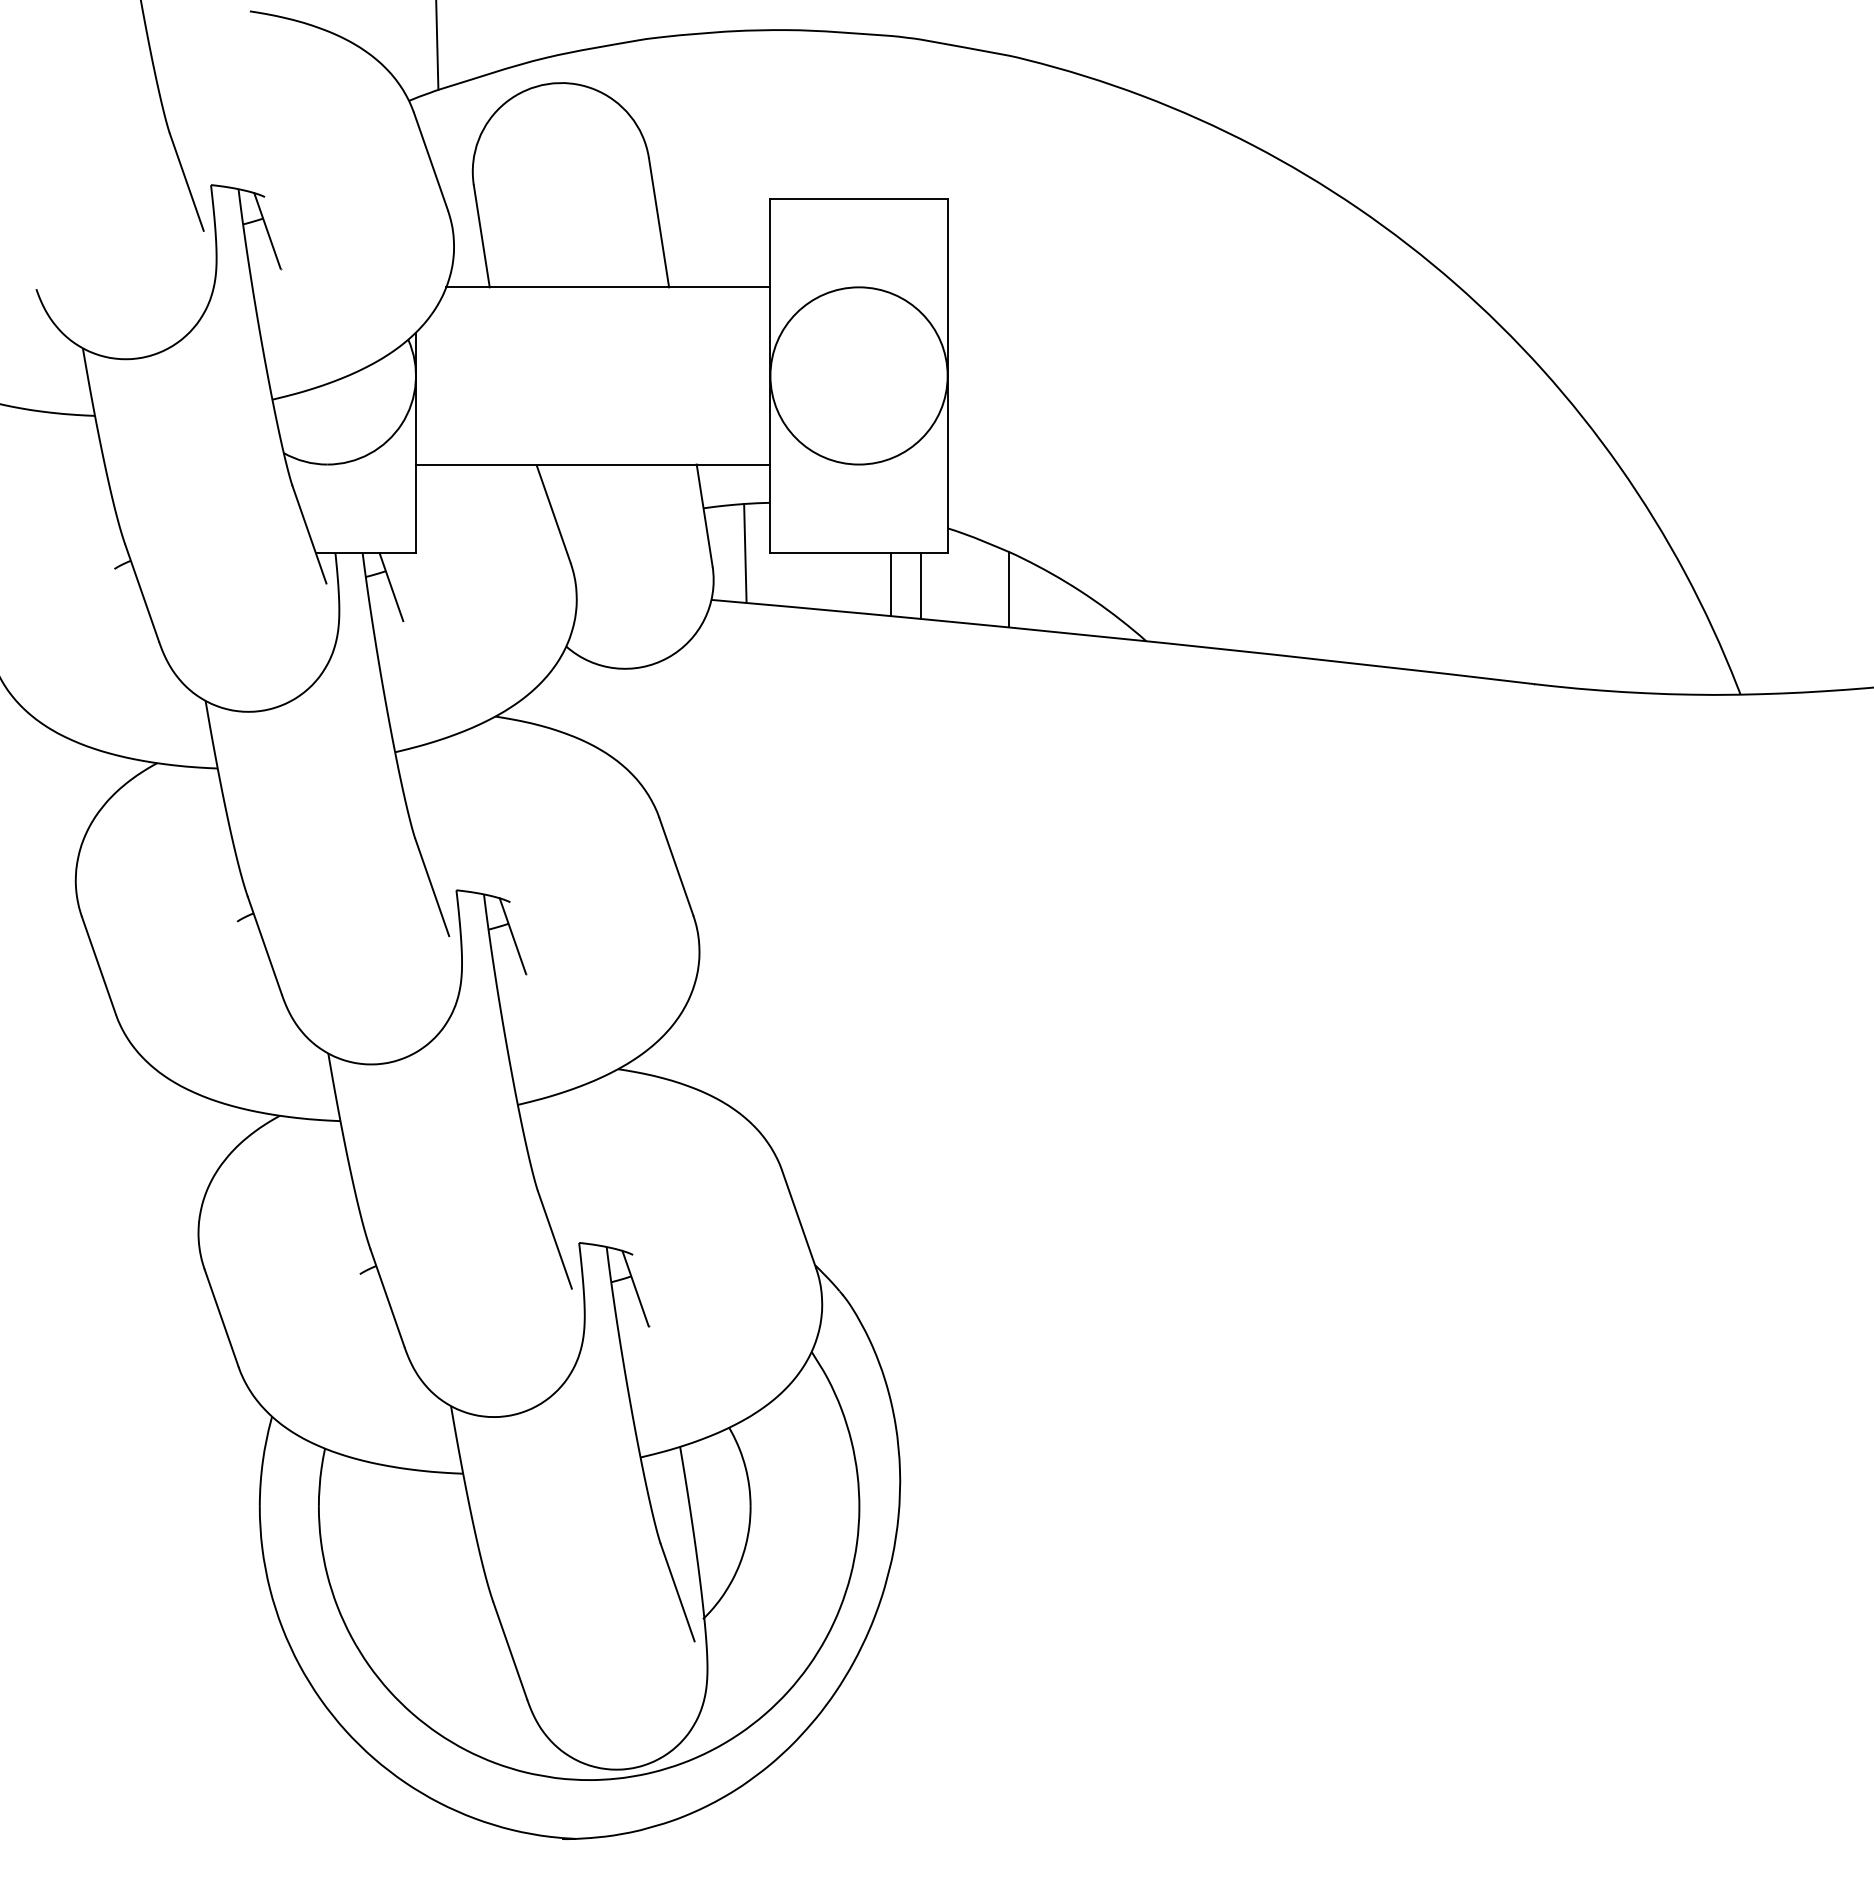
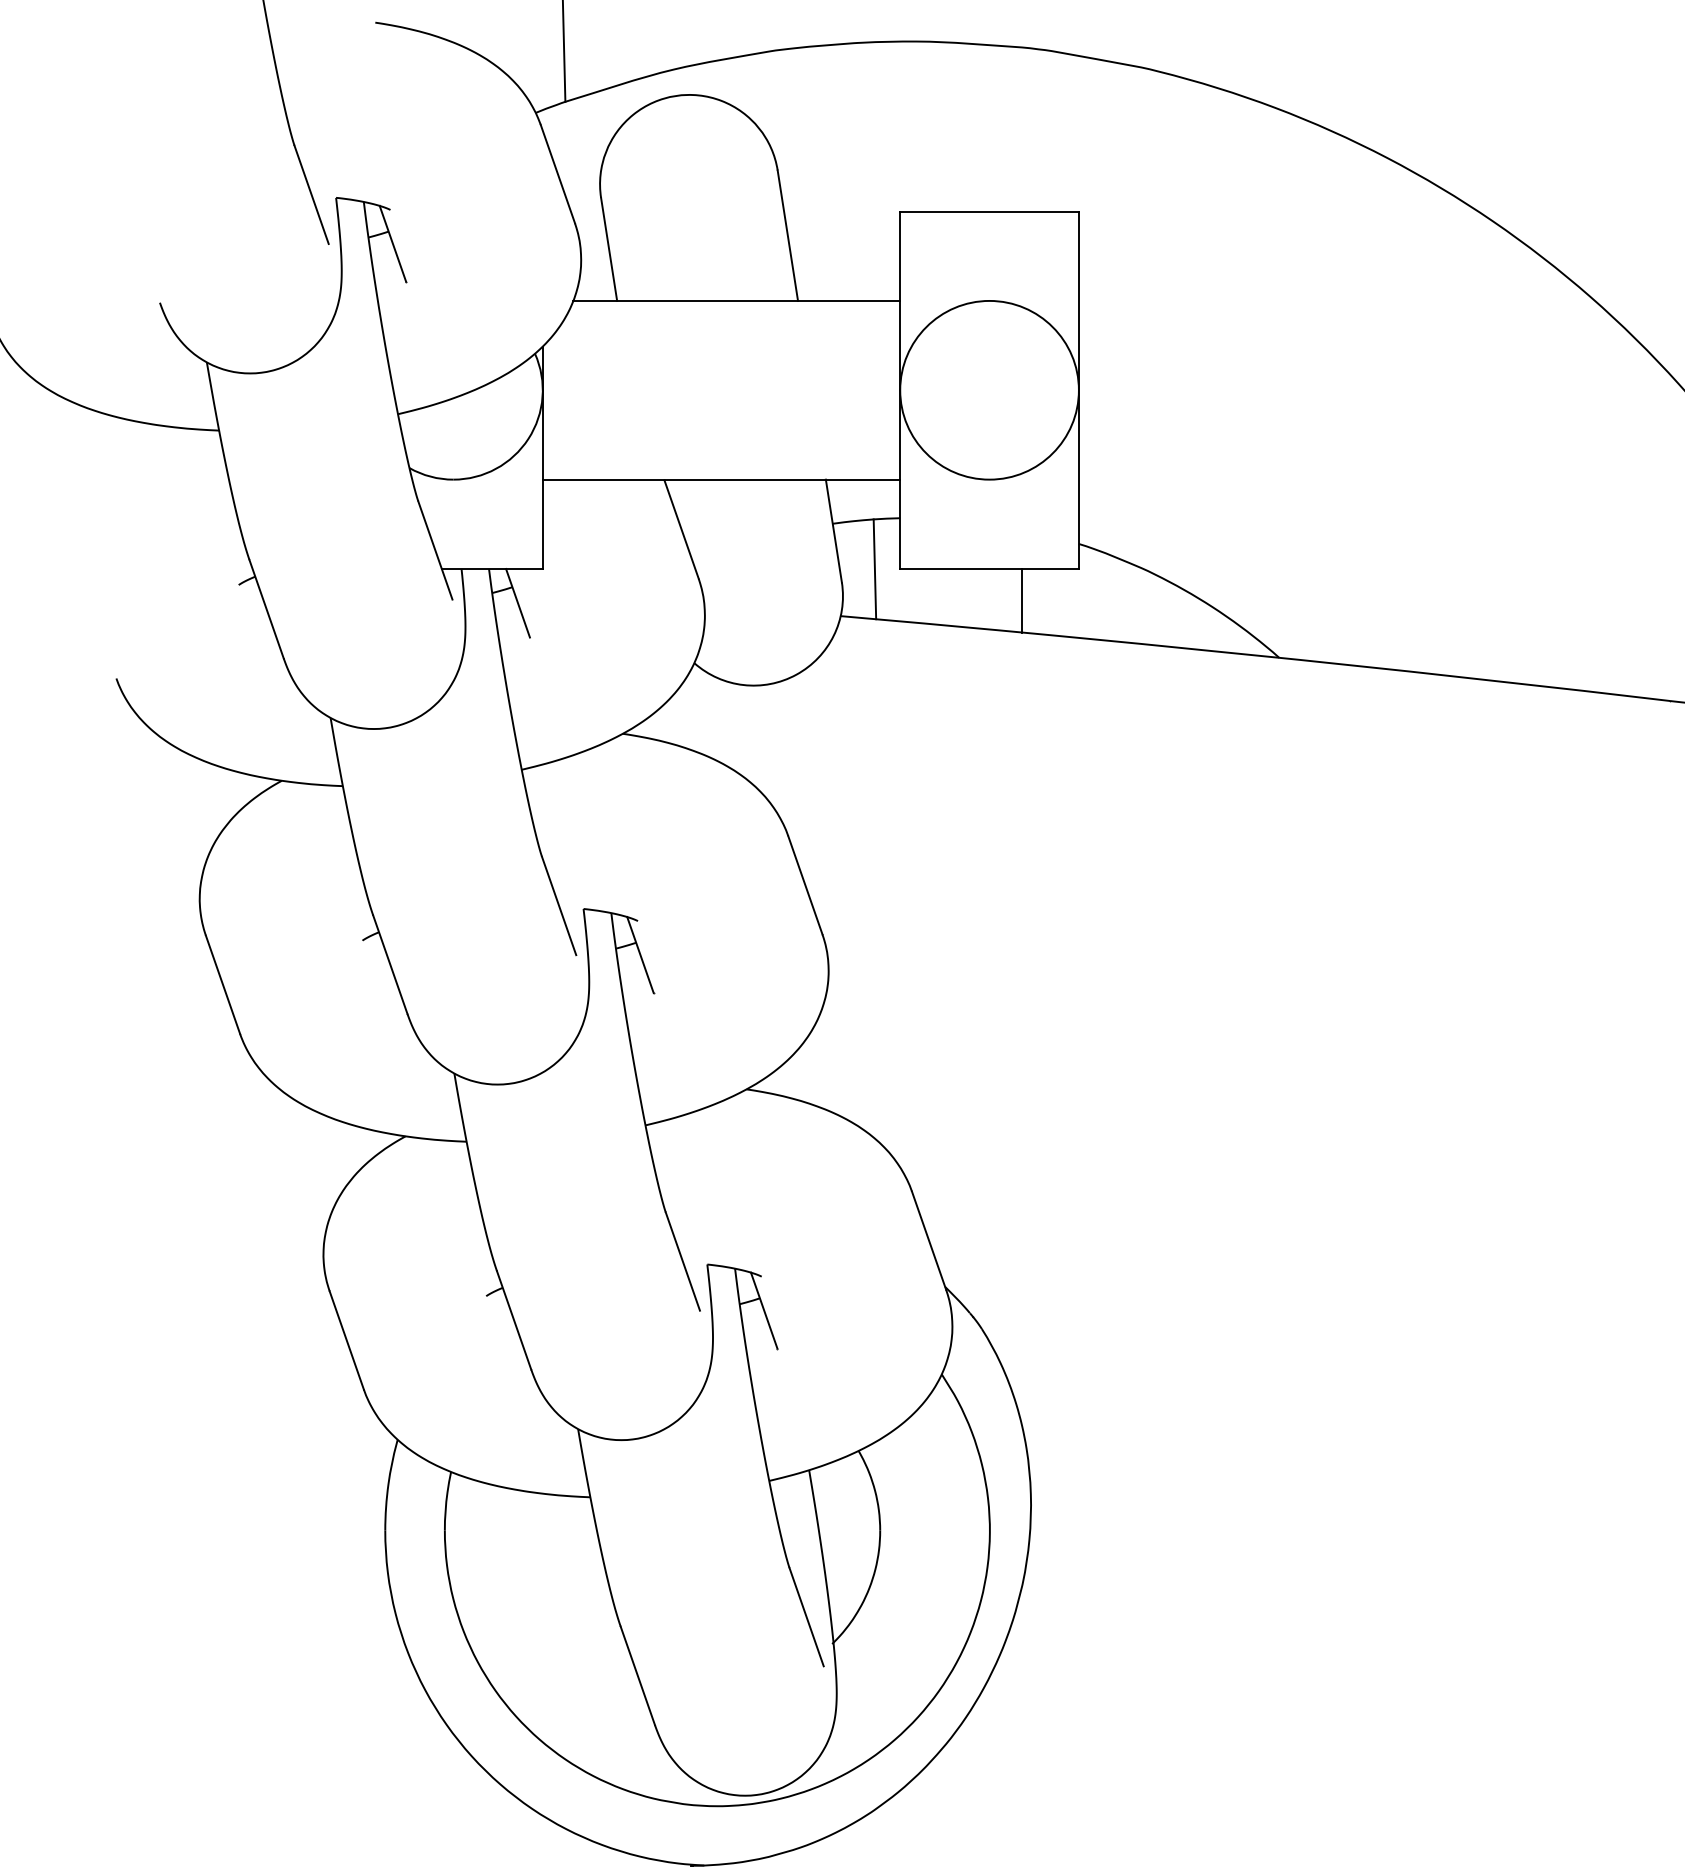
line: (920, 585) -> (1051, 601), removed
line: (1009, 589) -> (1141, 605), removed

